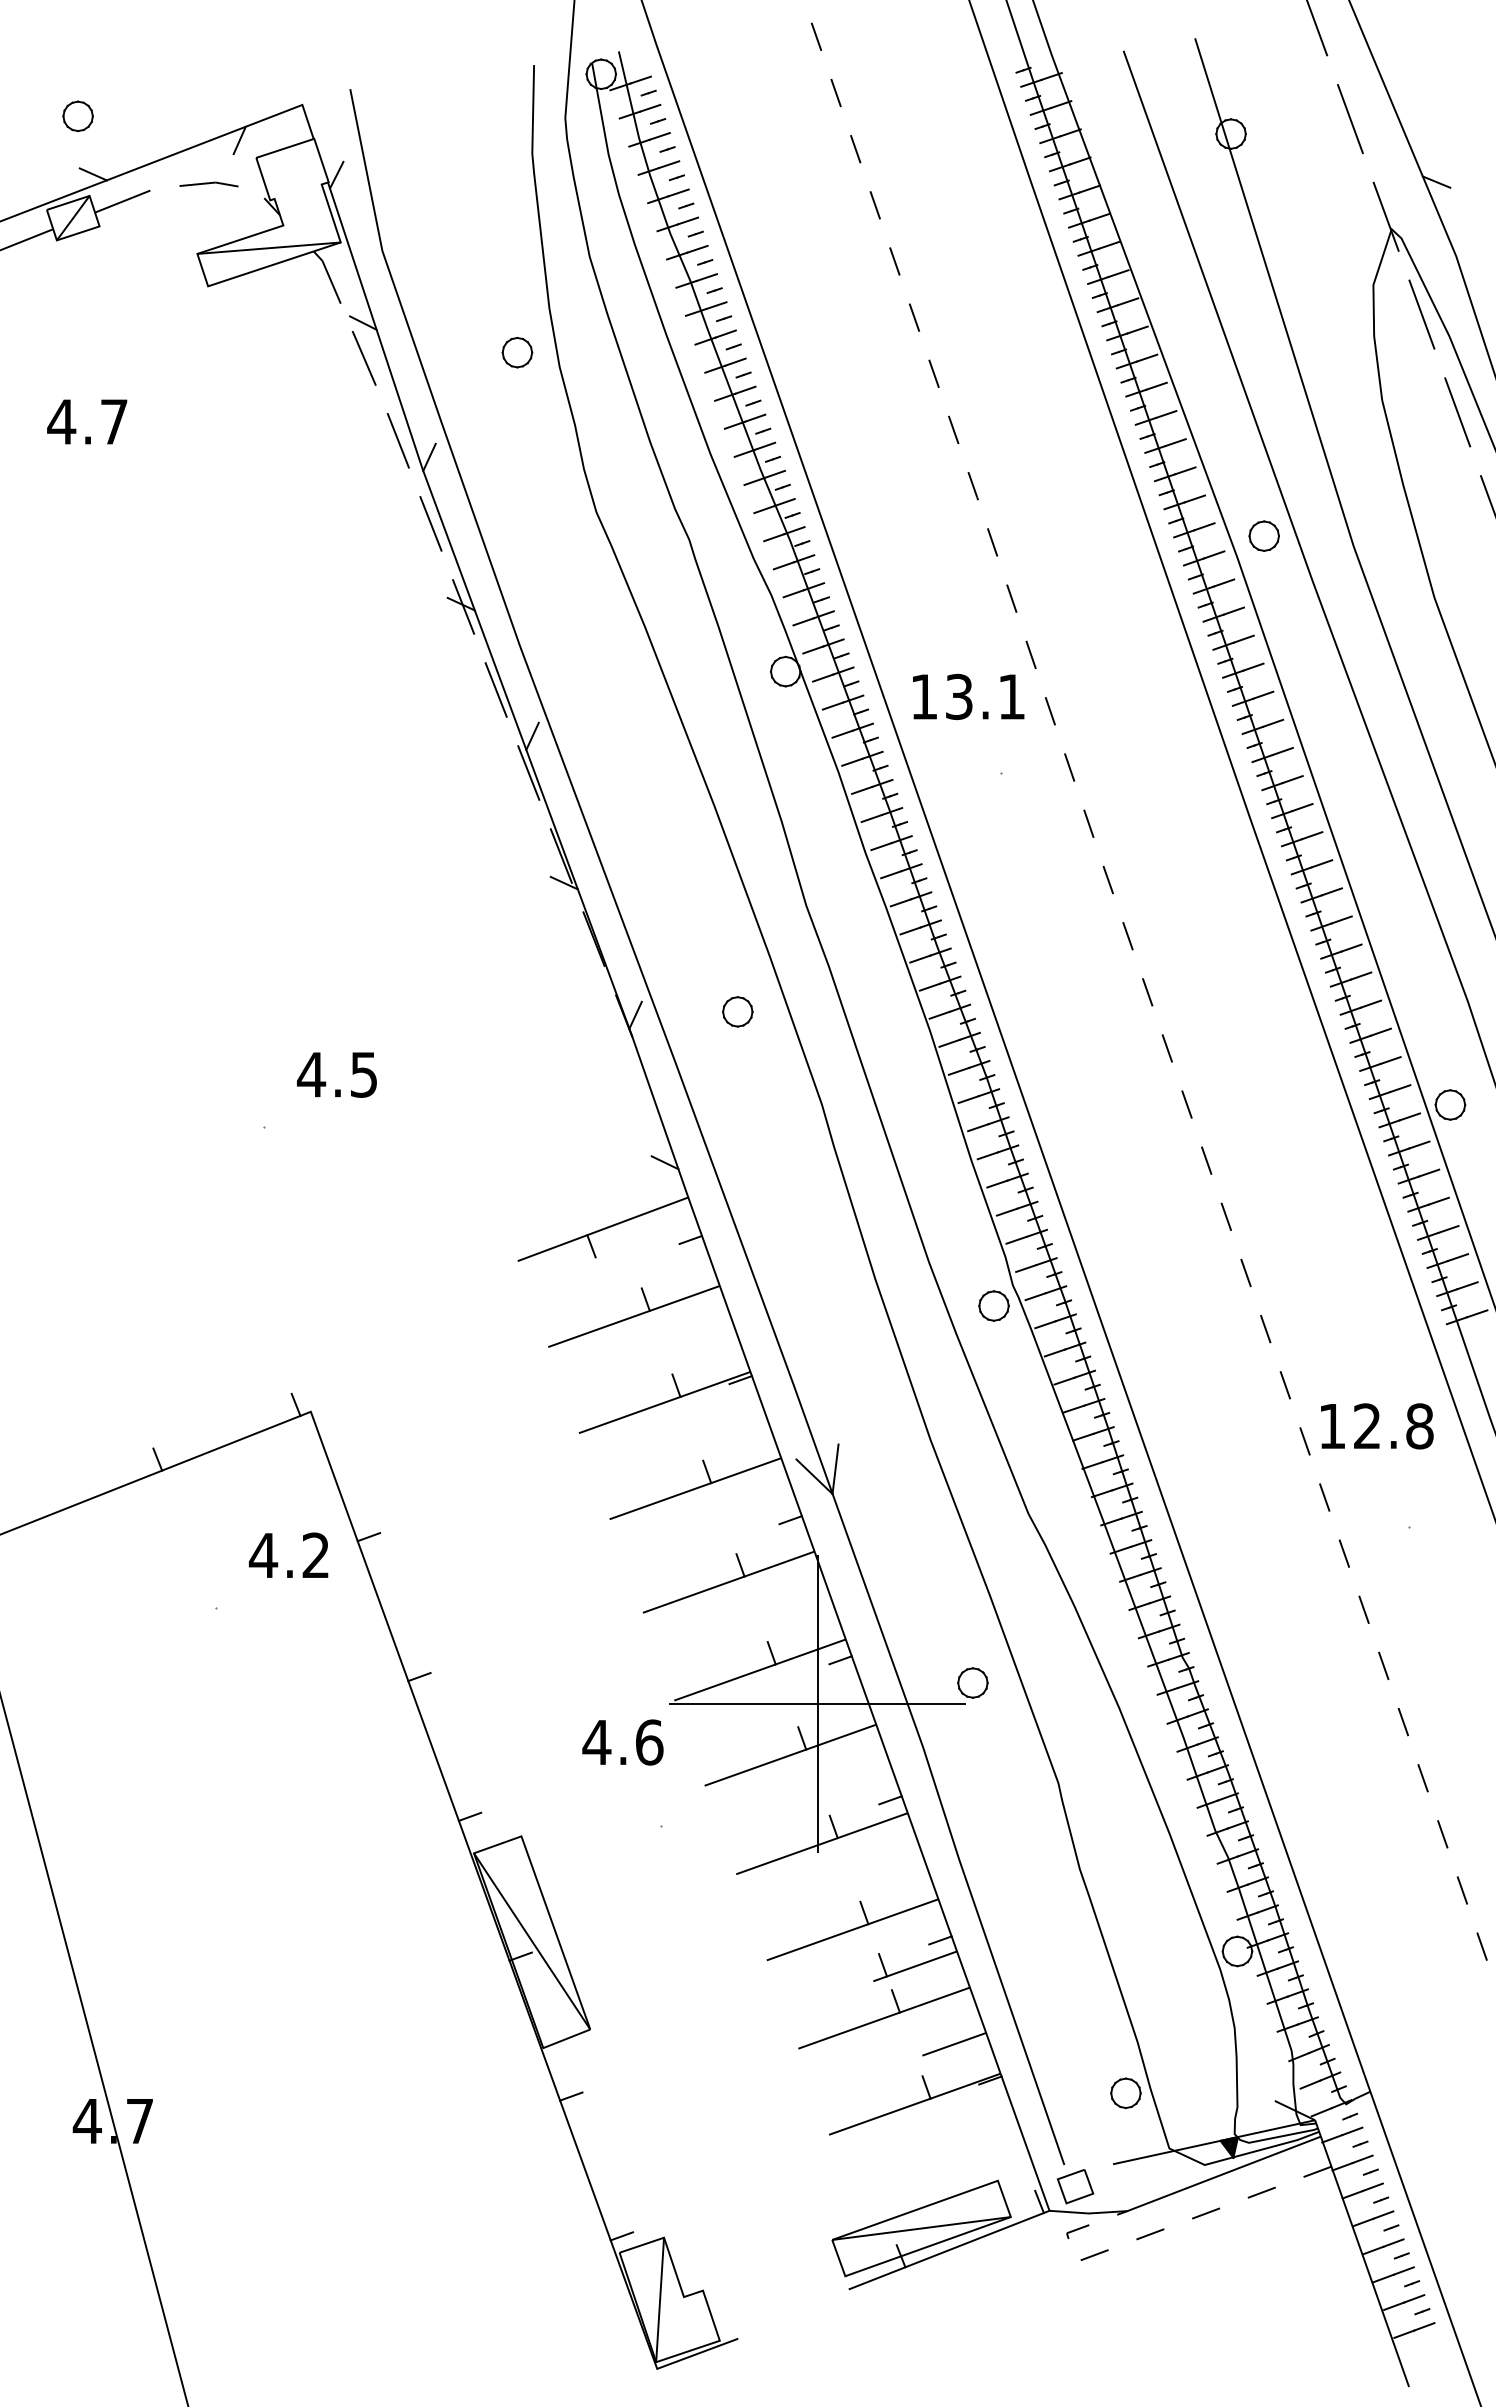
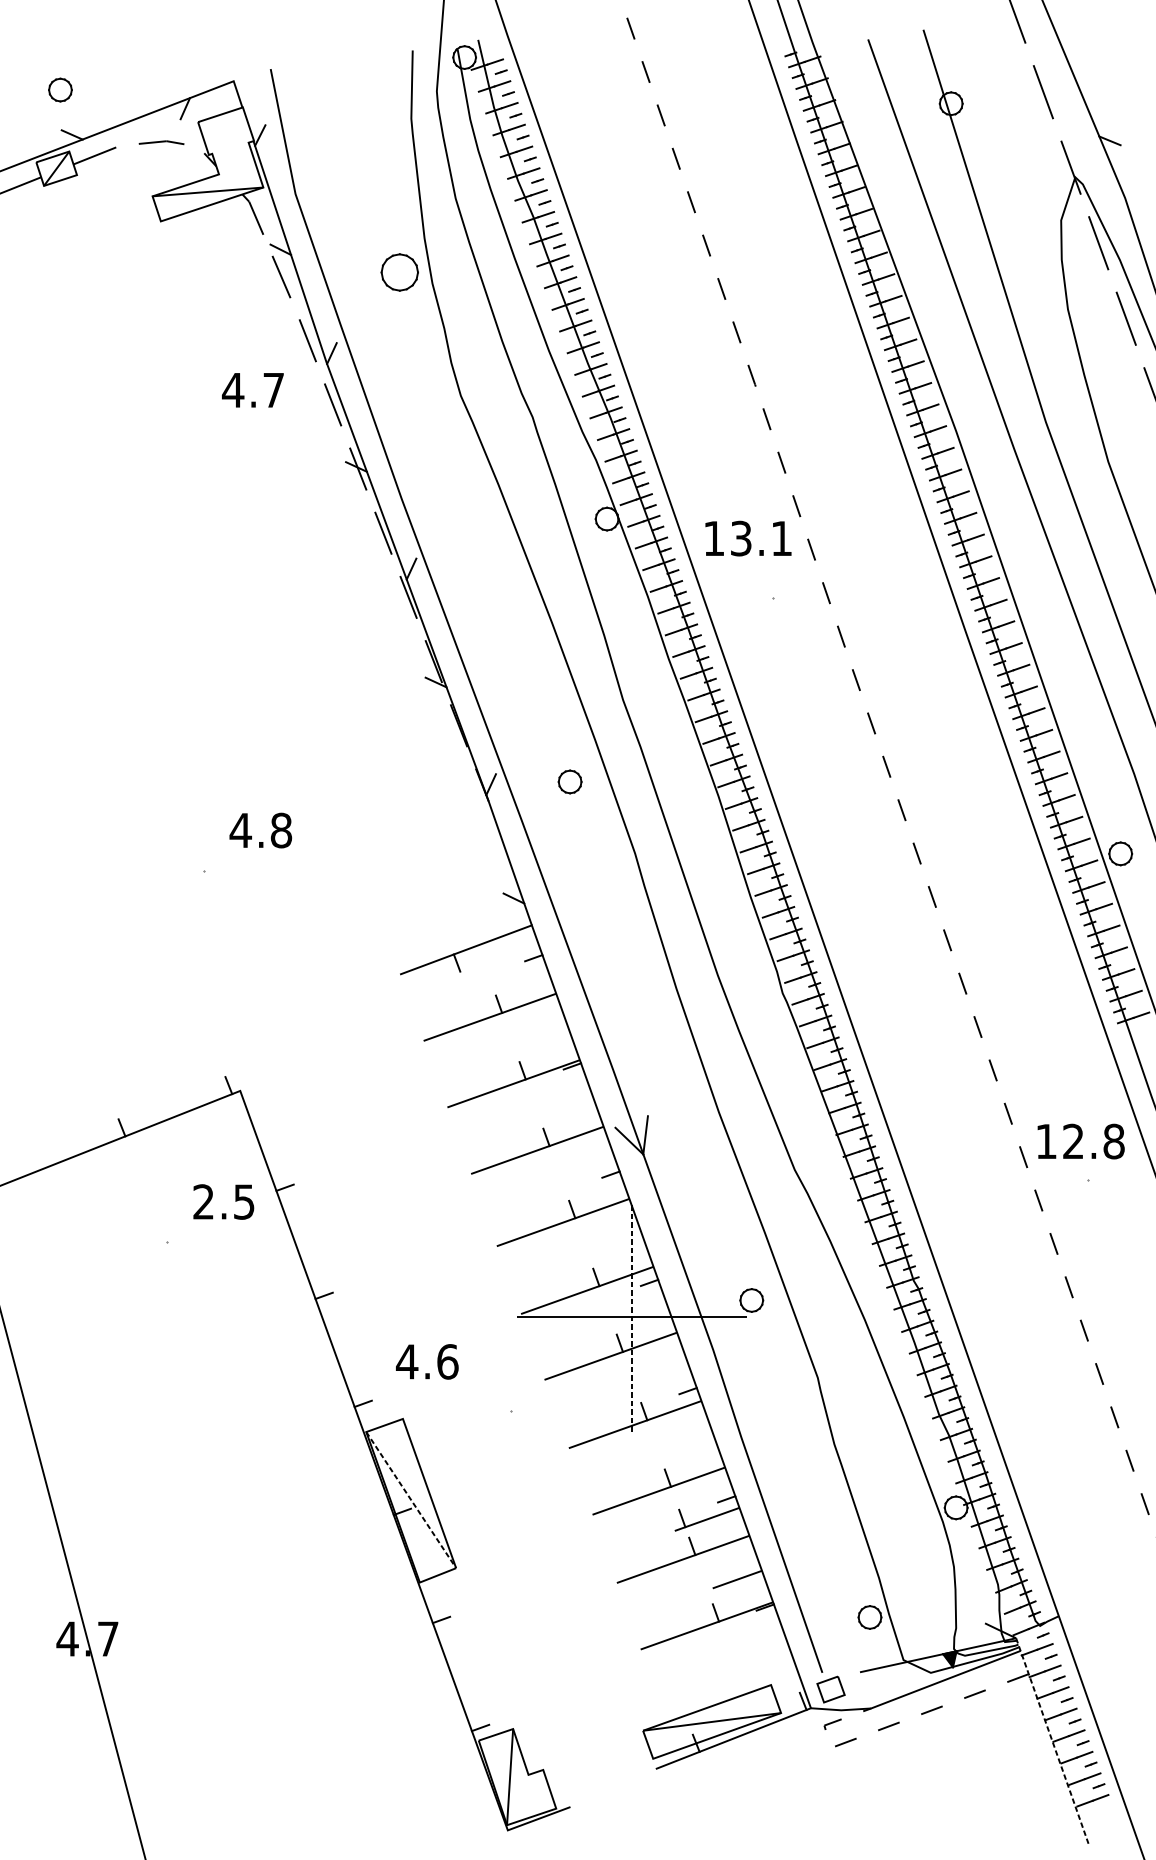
part: (517, 352) -> (399, 272), size x1.6
text: (87, 421) -> (253, 389), moved
part: (1263, 535) -> (976, 413), removed
text: (363, 1074) -> (280, 830), 4.5 -> 4.8
part: (993, 1305) -> (767, 1008), removed
text: (1377, 1426) -> (1081, 1141), moved
text: (288, 1555) -> (222, 1201), 4.2 -> 2.5
line: (817, 1704) -> (631, 1317), solid -> dashed
text: (622, 1742) -> (426, 1361), moved
line: (532, 1941) -> (411, 1500), solid -> dashed
line: (1362, 2254) -> (1052, 1742), solid -> dashed

